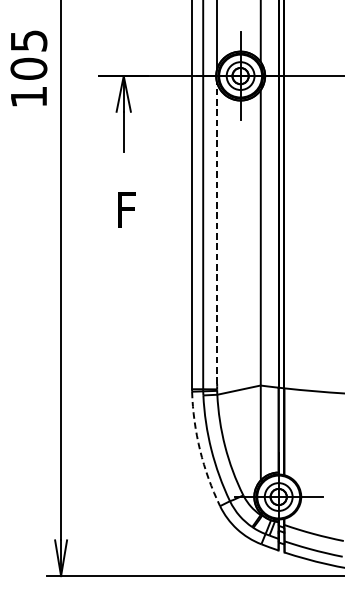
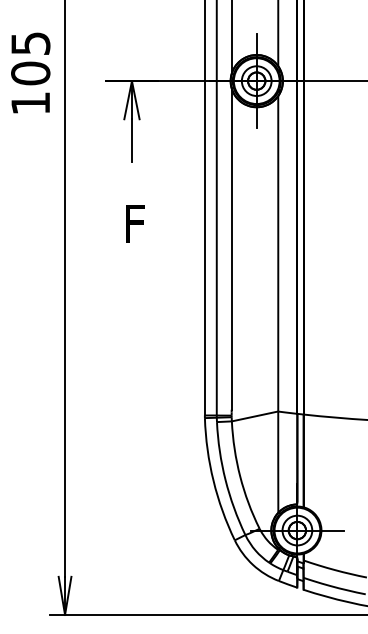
line: (216, 233) -> (231, 249), dashed -> solid
arc: (200, 450) -> (213, 480), dashed -> solid

